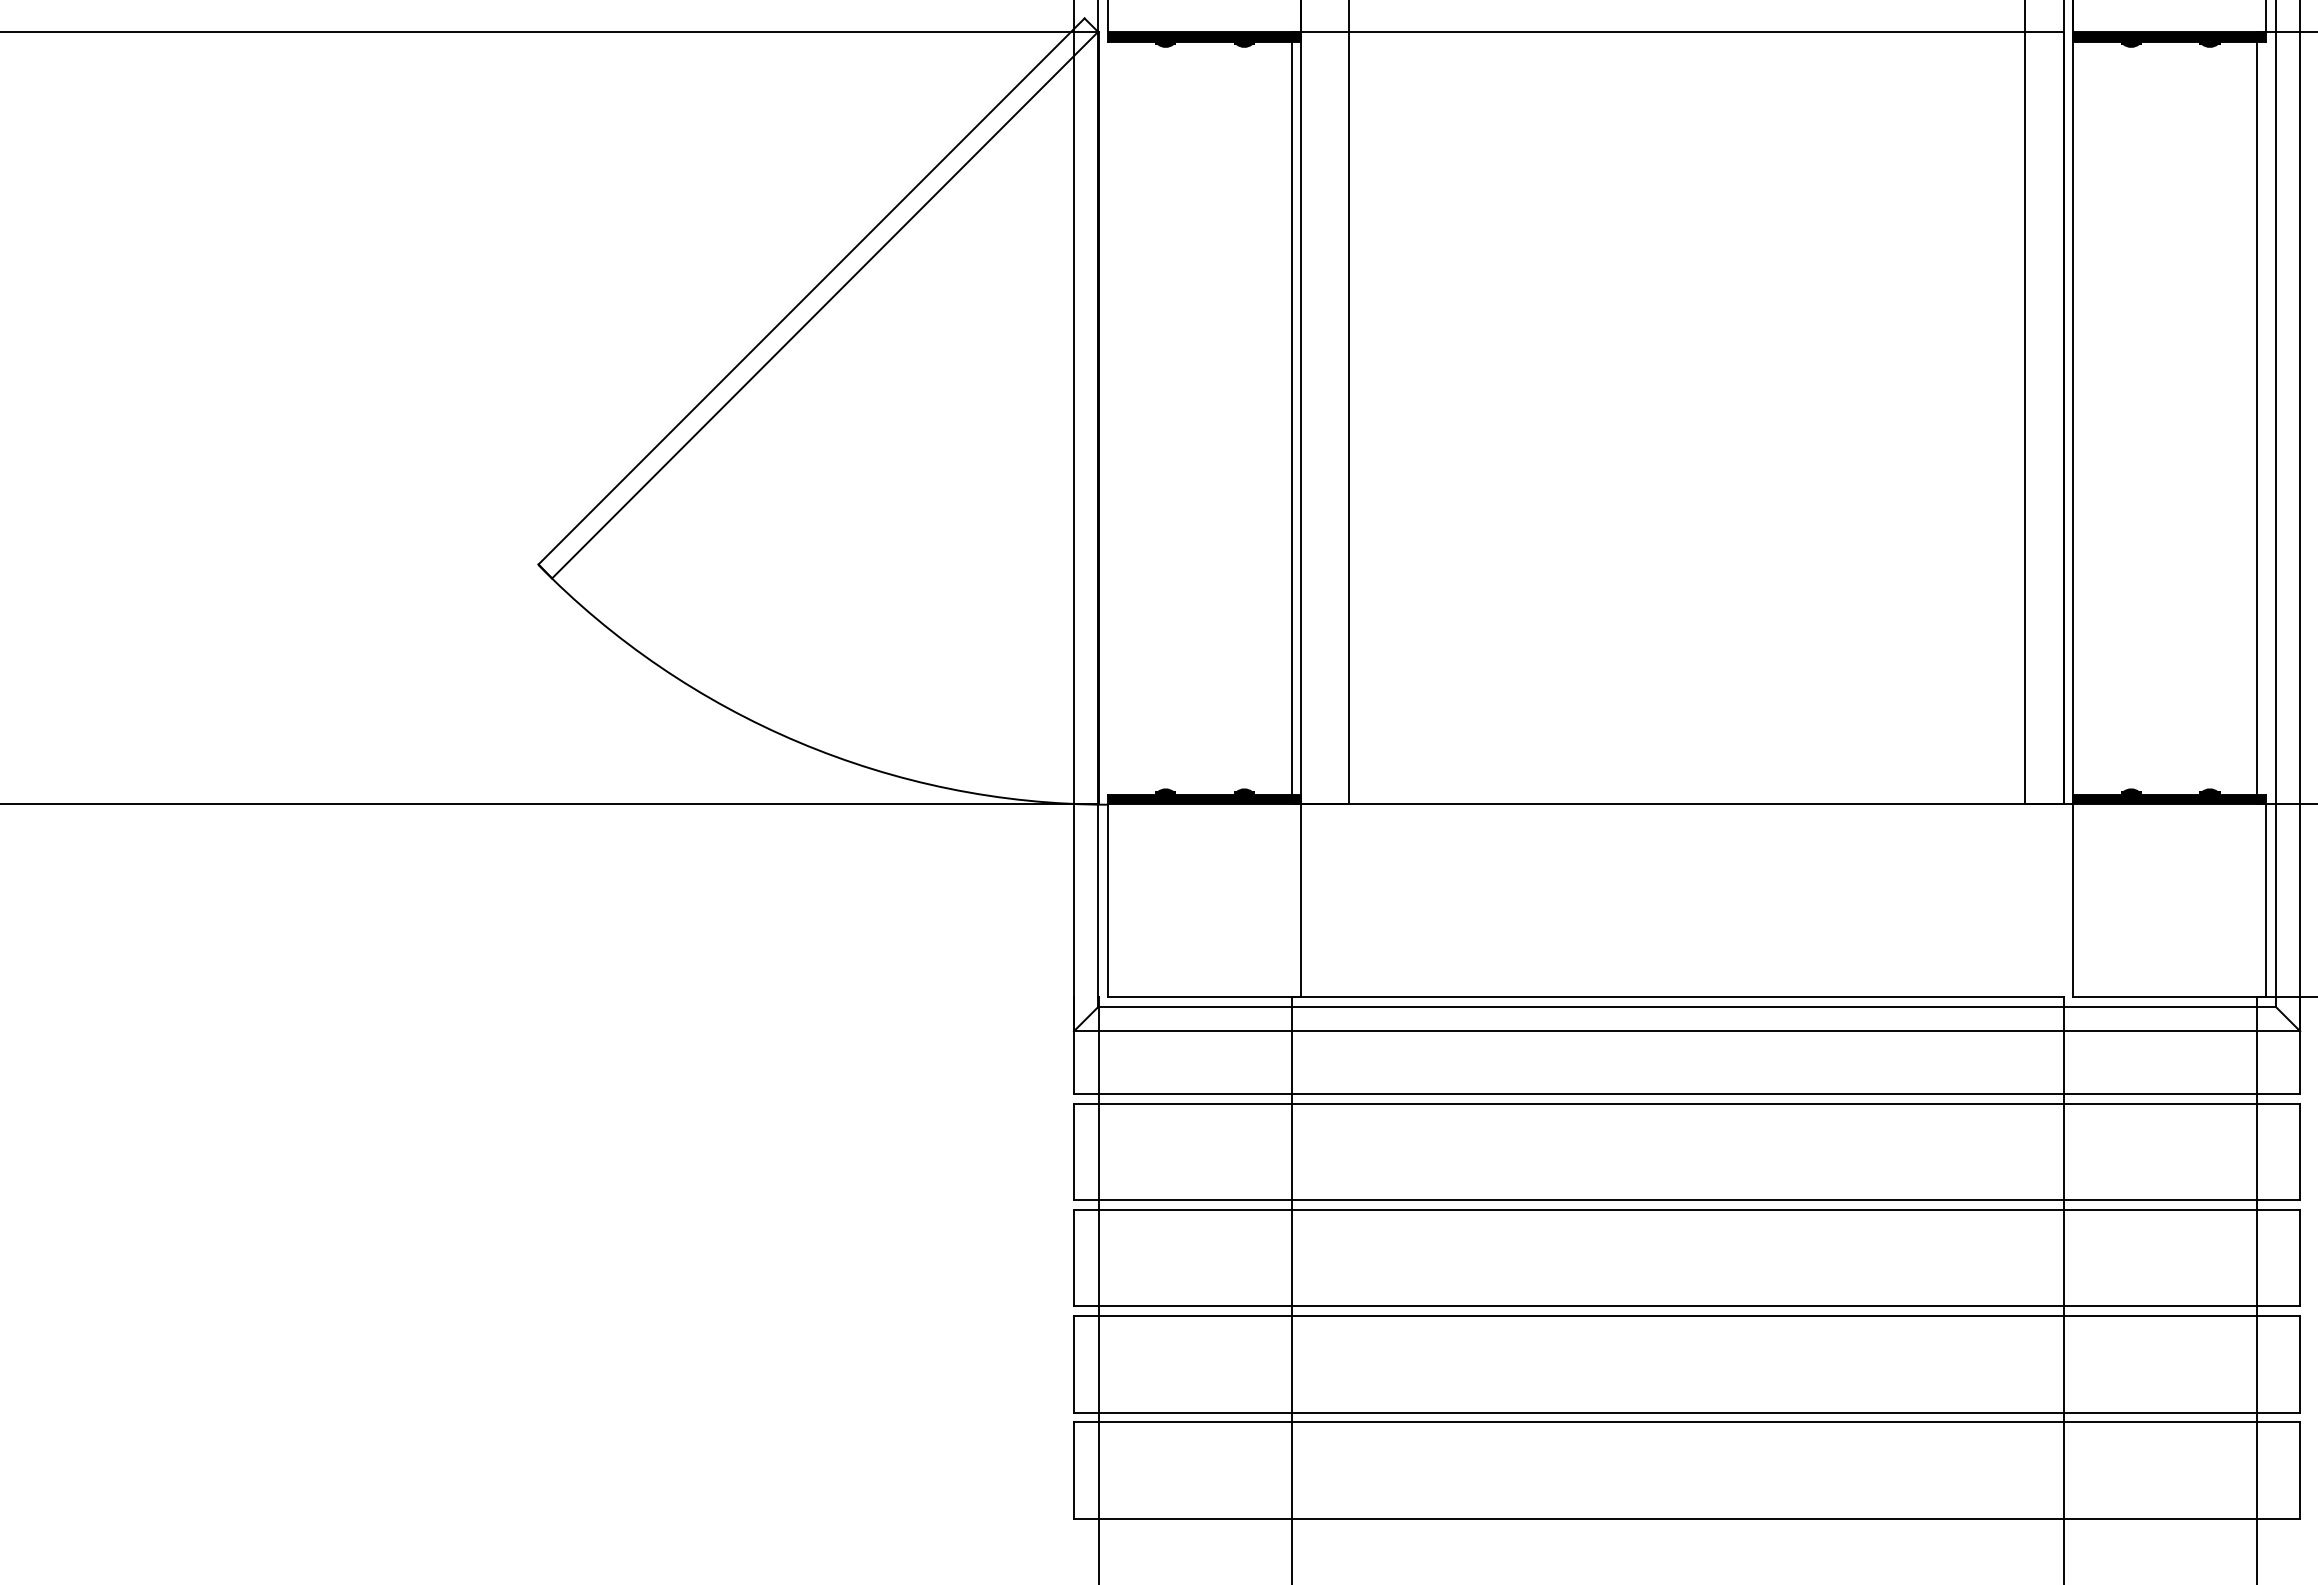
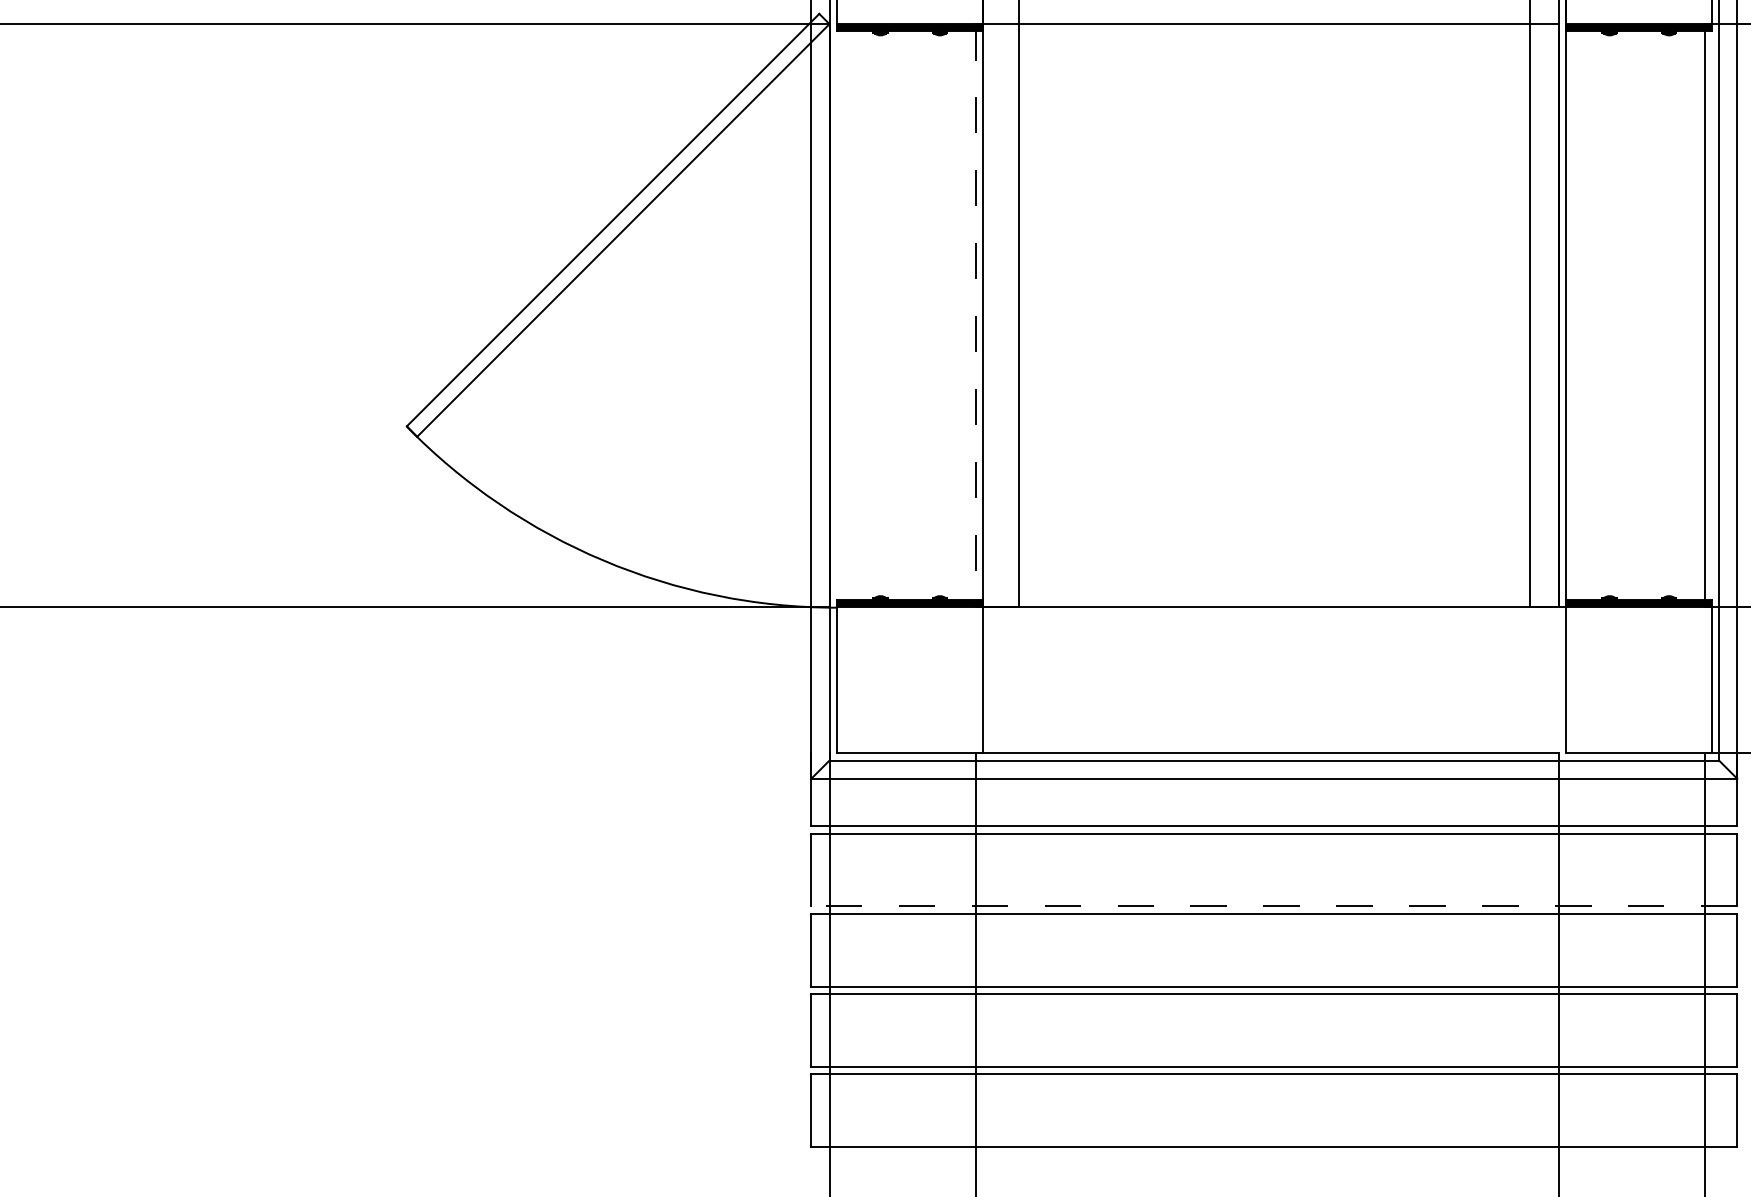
line: (1291, 418) -> (975, 316), solid -> dashed
line: (1686, 1200) -> (1273, 906), solid -> dashed

